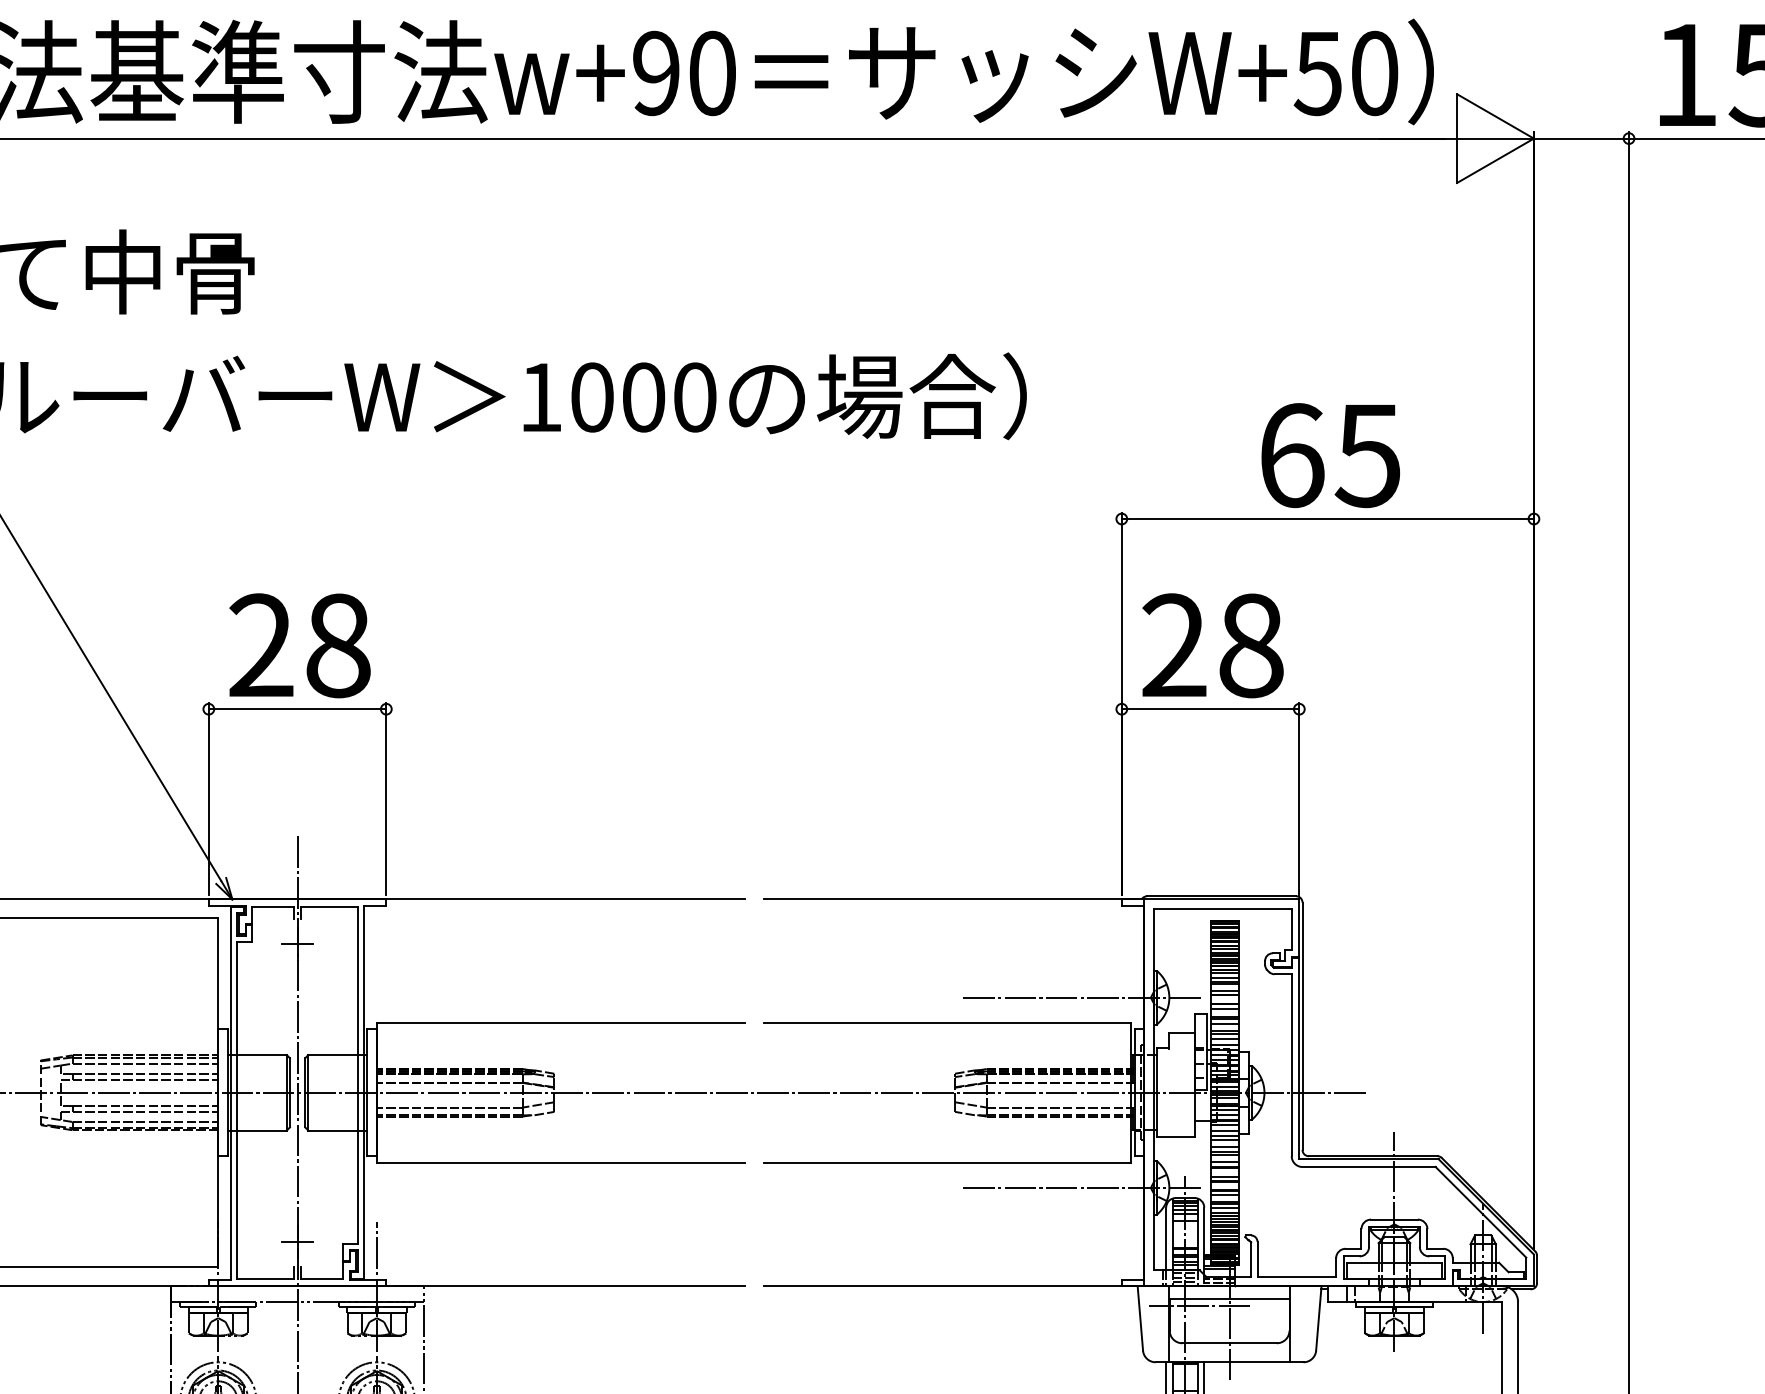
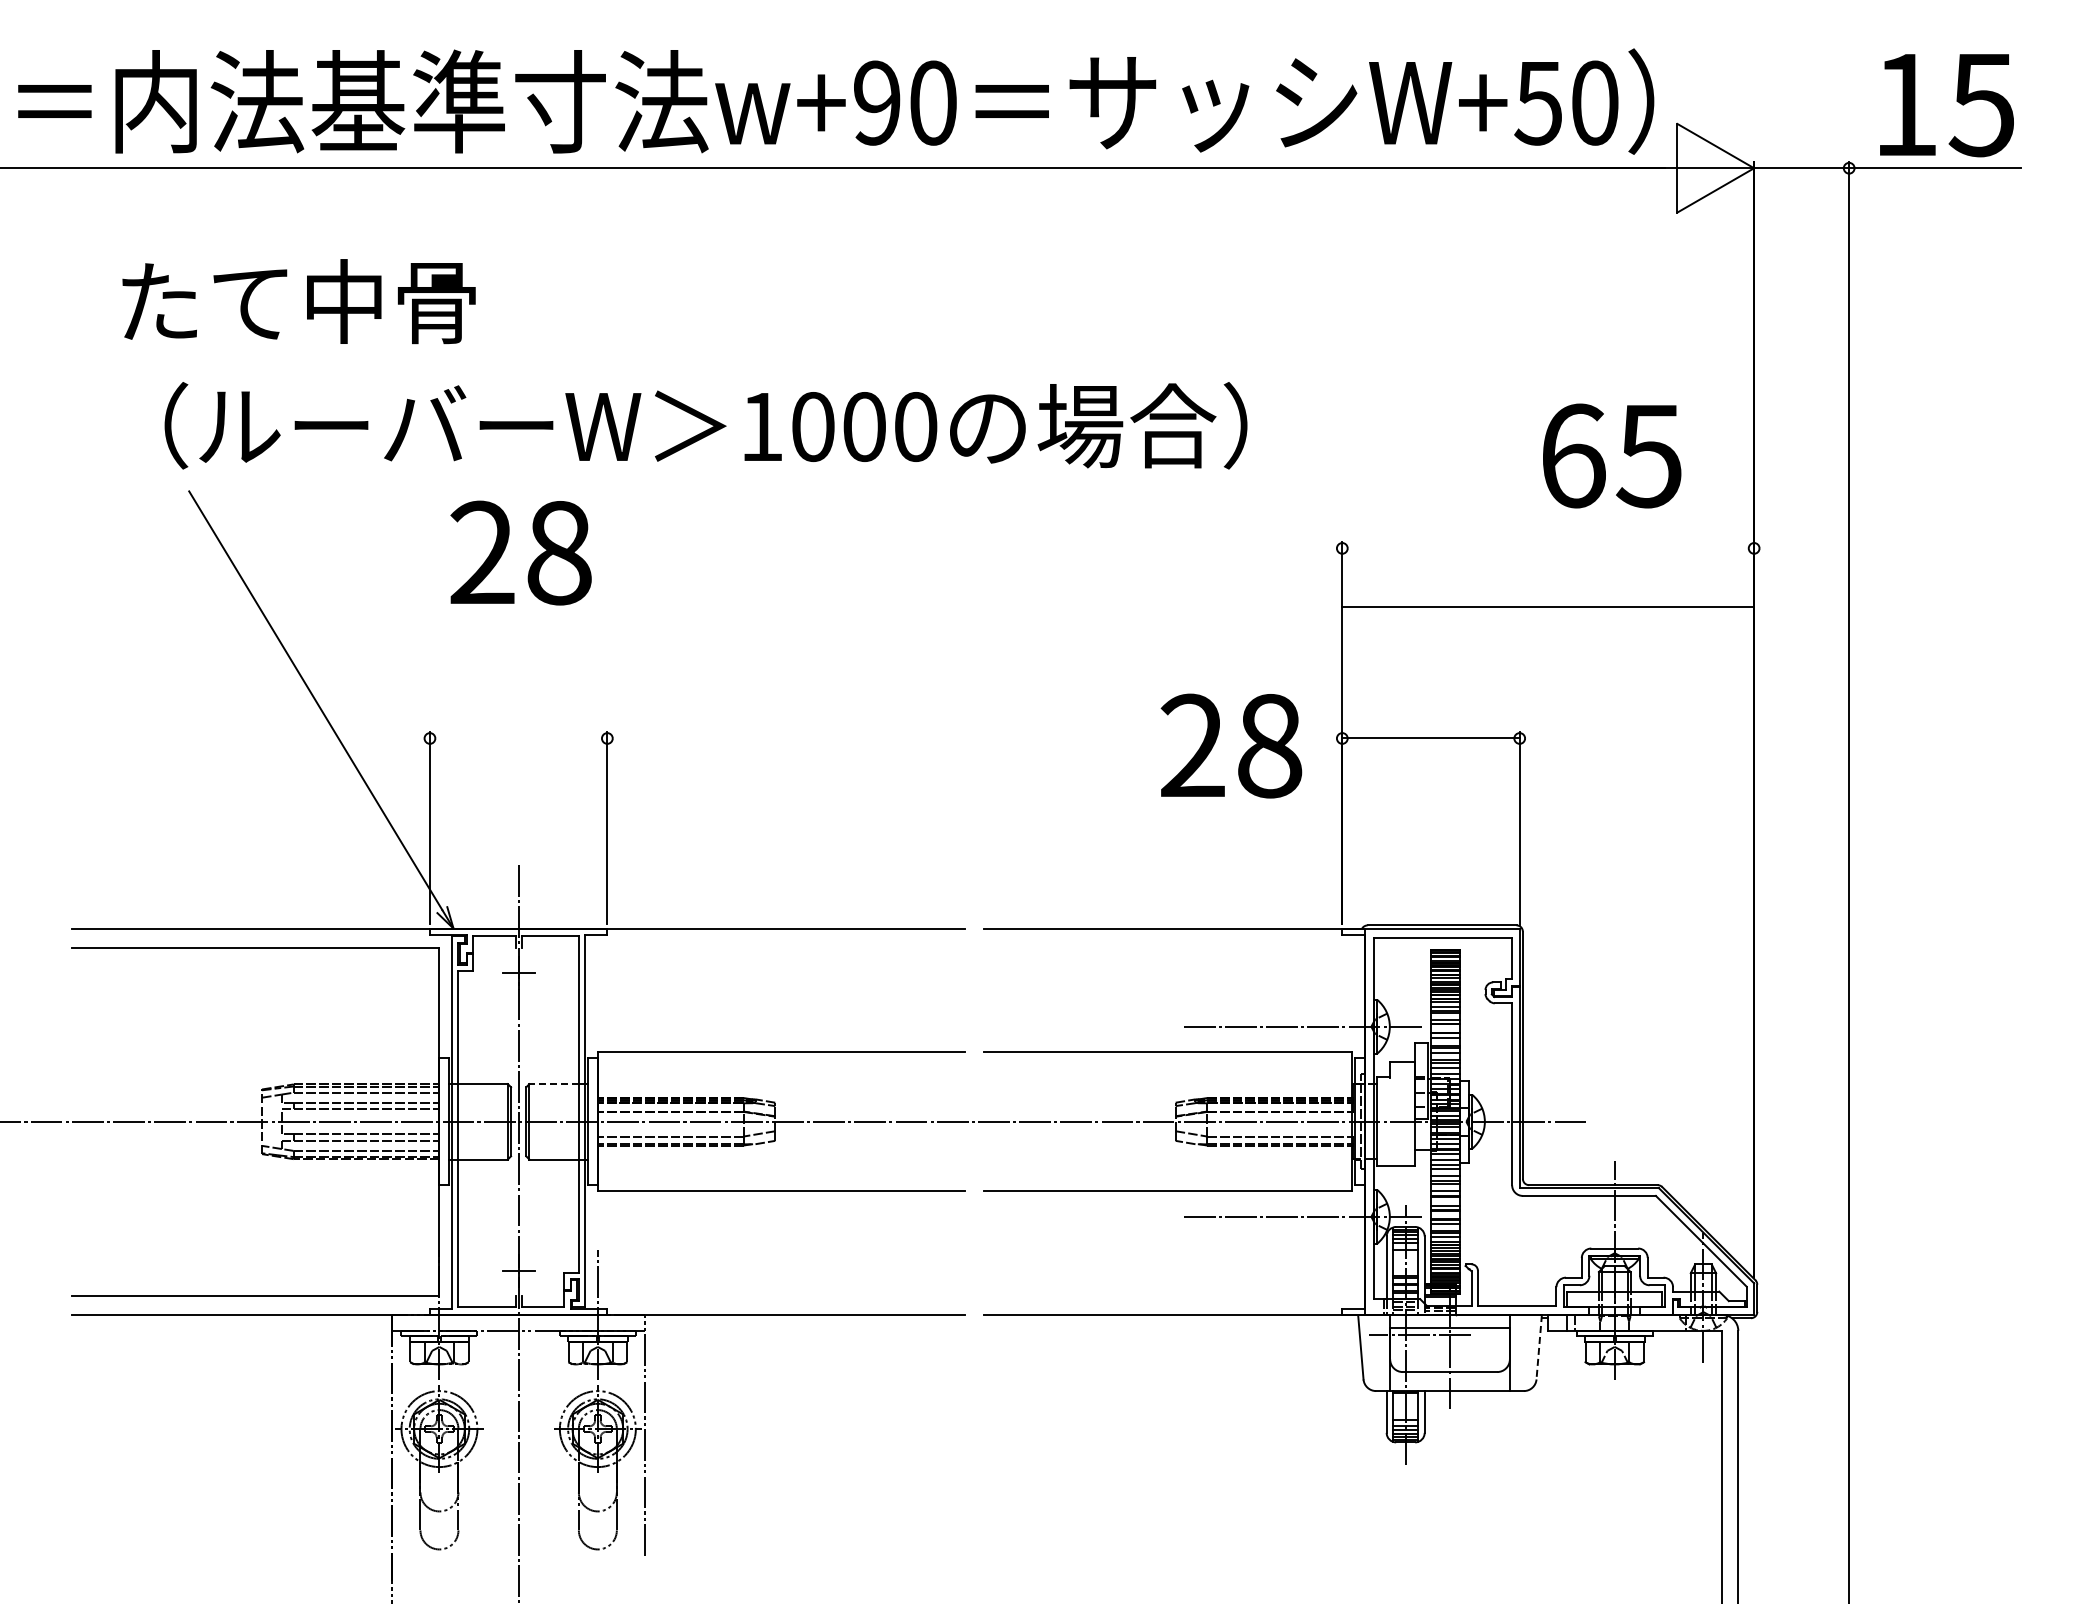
text: (1331, 455) -> (1612, 455), moved
line: (1328, 519) -> (1548, 607), moved
text: (299, 645) -> (520, 552), moved
text: (1213, 645) -> (1231, 745), moved
line: (297, 709) -> (518, 738), removed
line: (333, 1055) -> (554, 1084), solid -> dashed
line: (1319, 1318) -> (1539, 1347), solid -> dashed

